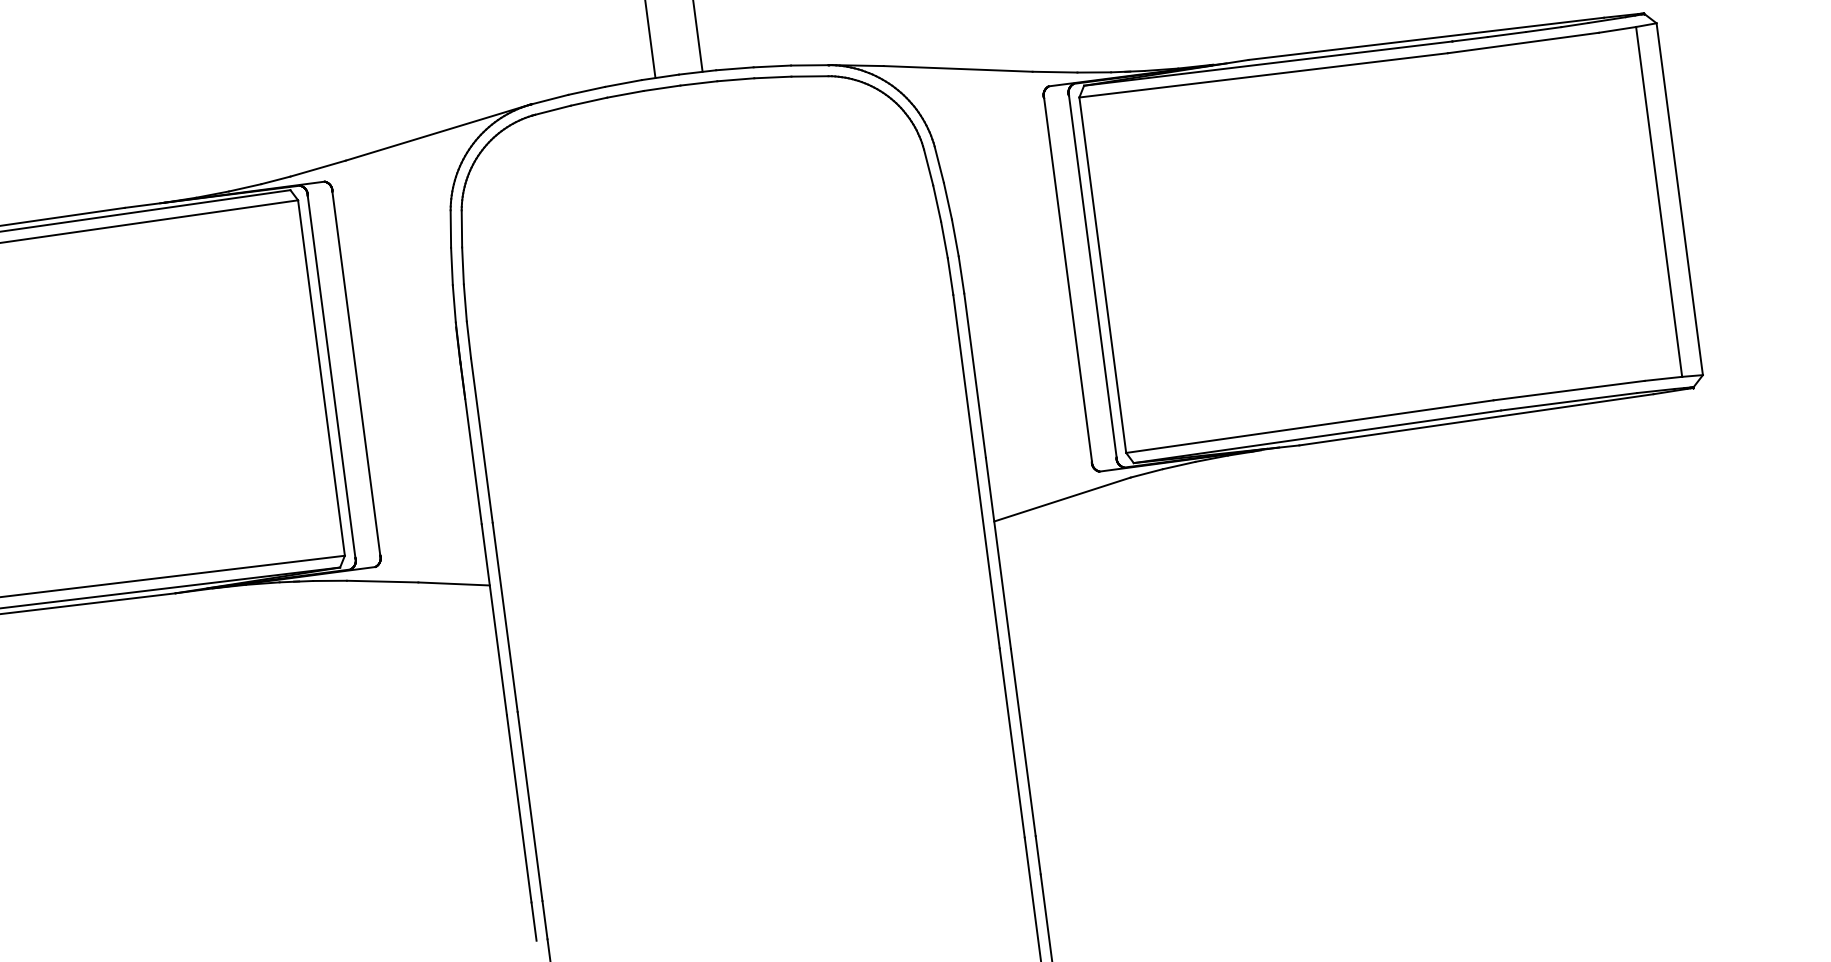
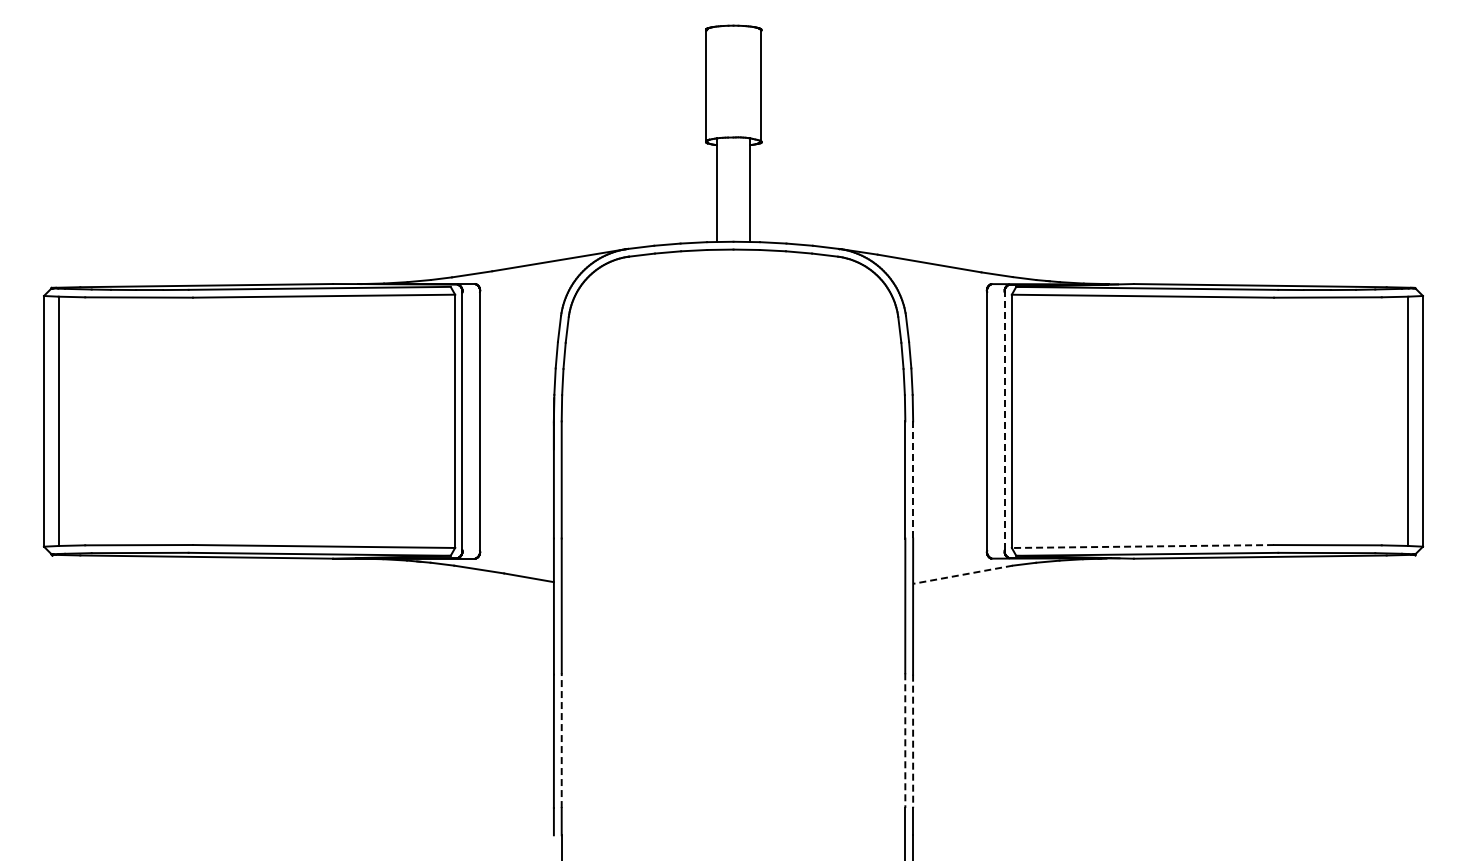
line: (1092, 276) -> (1004, 421), solid -> dashed
line: (975, 374) -> (913, 479), solid -> dashed
line: (1309, 426) -> (1142, 546), solid -> dashed
line: (1061, 499) -> (962, 574), solid -> dashed
line: (1023, 742) -> (913, 741), solid -> dashed
line: (1012, 744) -> (905, 741), solid -> dashed
line: (529, 806) -> (561, 740), solid -> dashed

